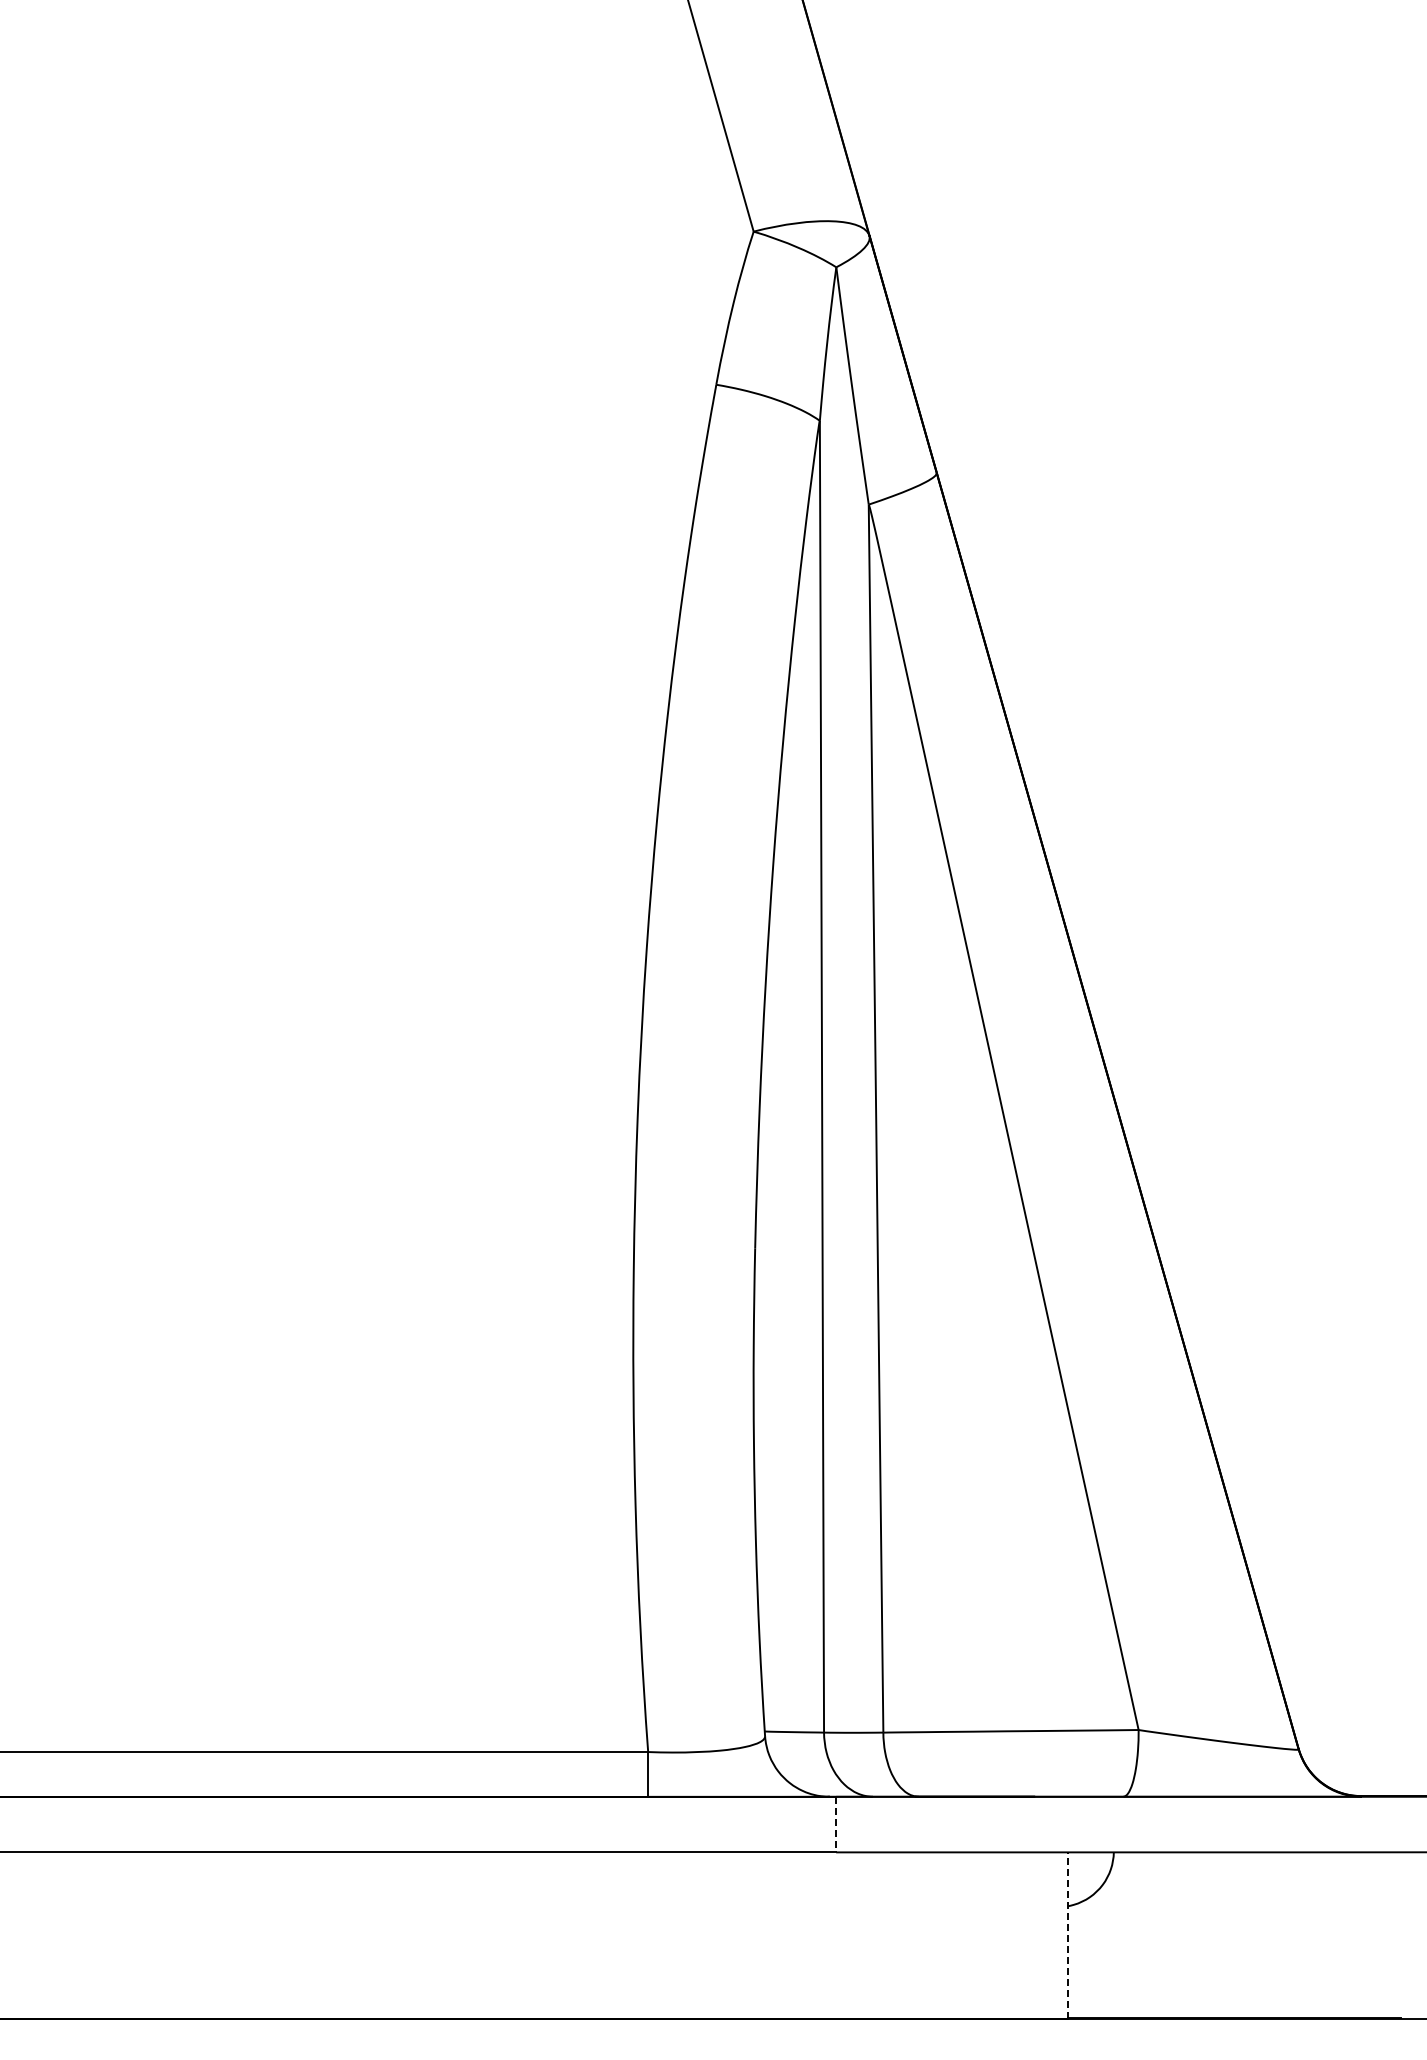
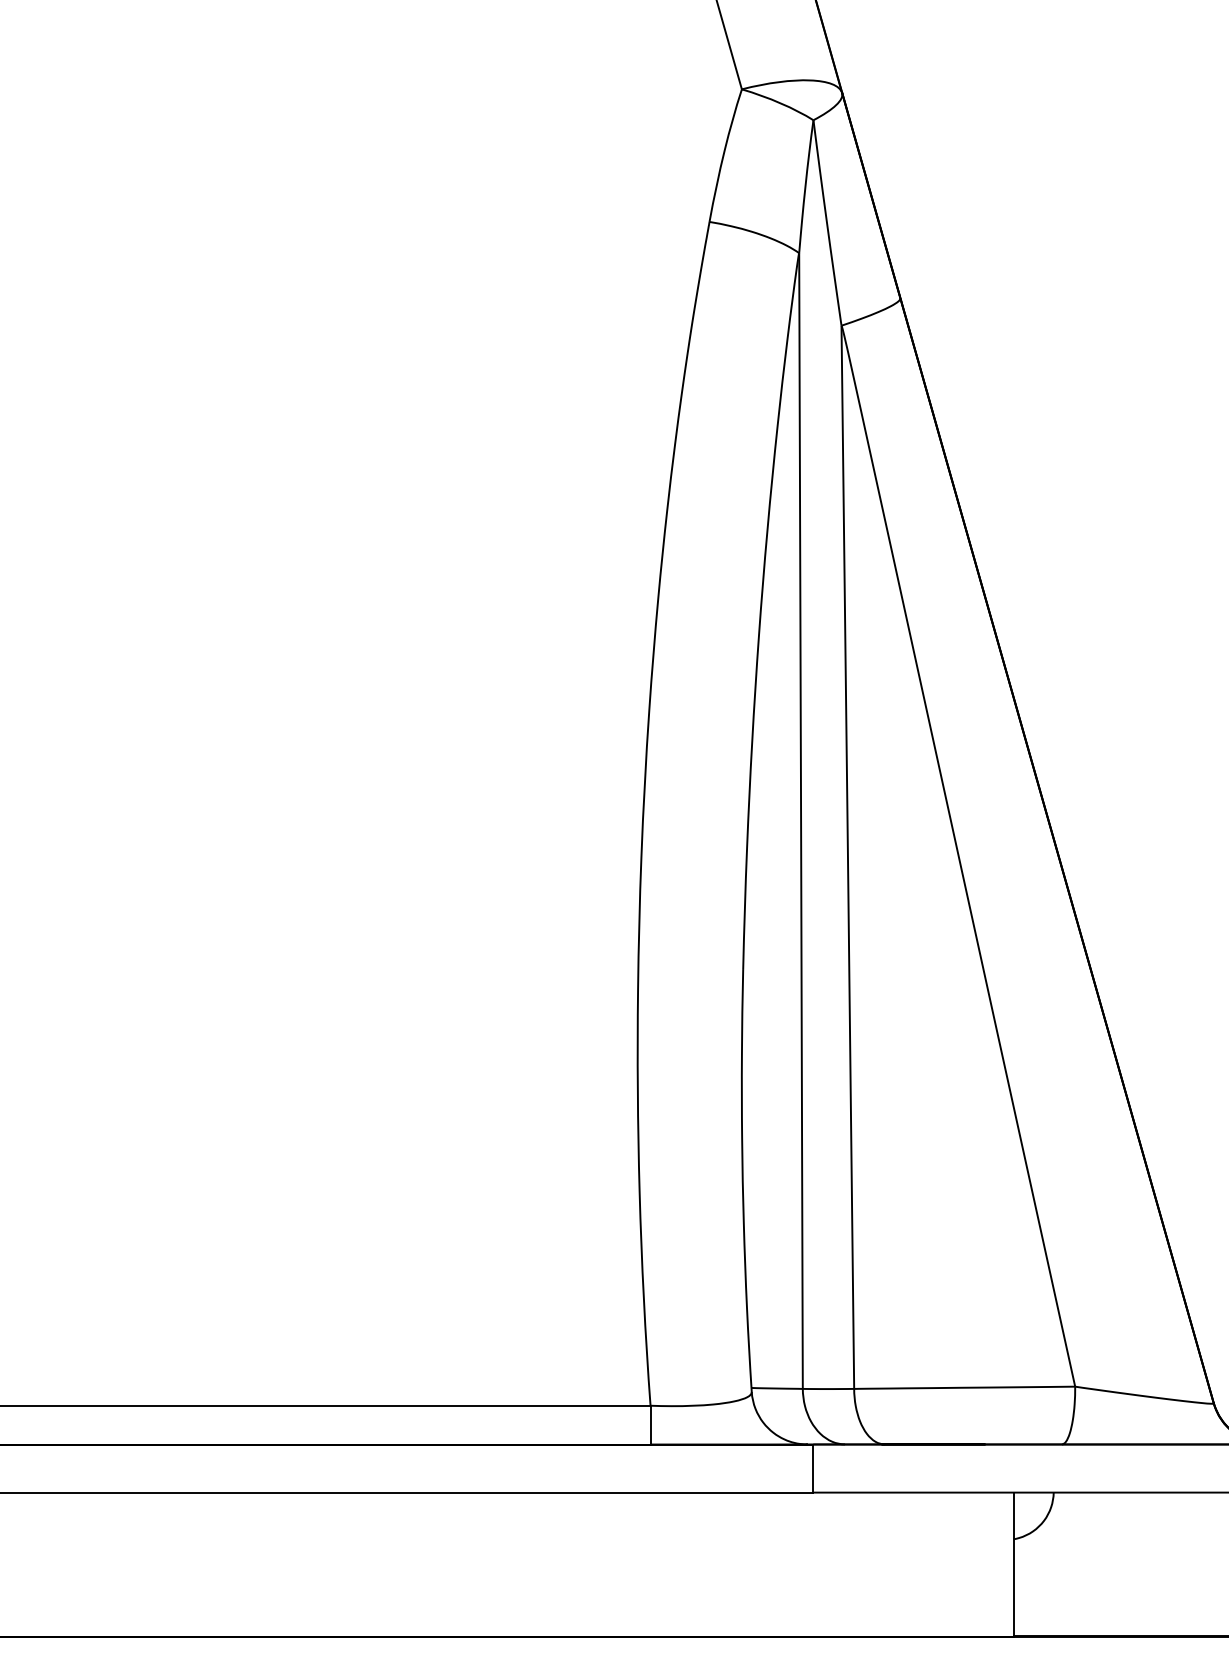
line: (836, 1824) -> (813, 1468), dashed -> solid
line: (1067, 1935) -> (1013, 1564), dashed -> solid

